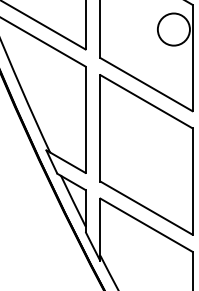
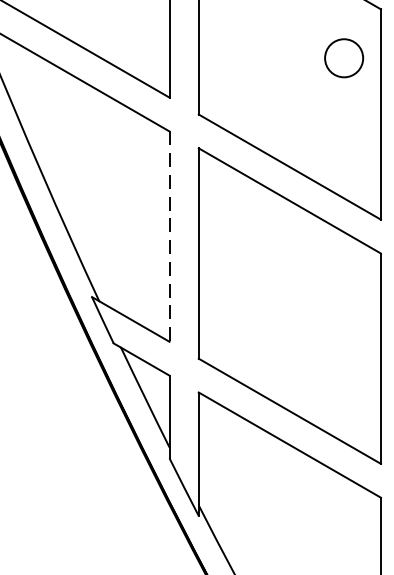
circle: (173, 29) -> (343, 58), size x0.6
line: (85, 120) -> (169, 238), solid -> dashed

